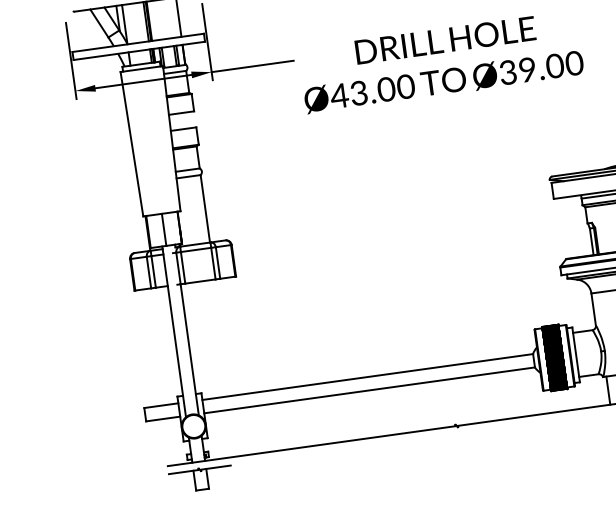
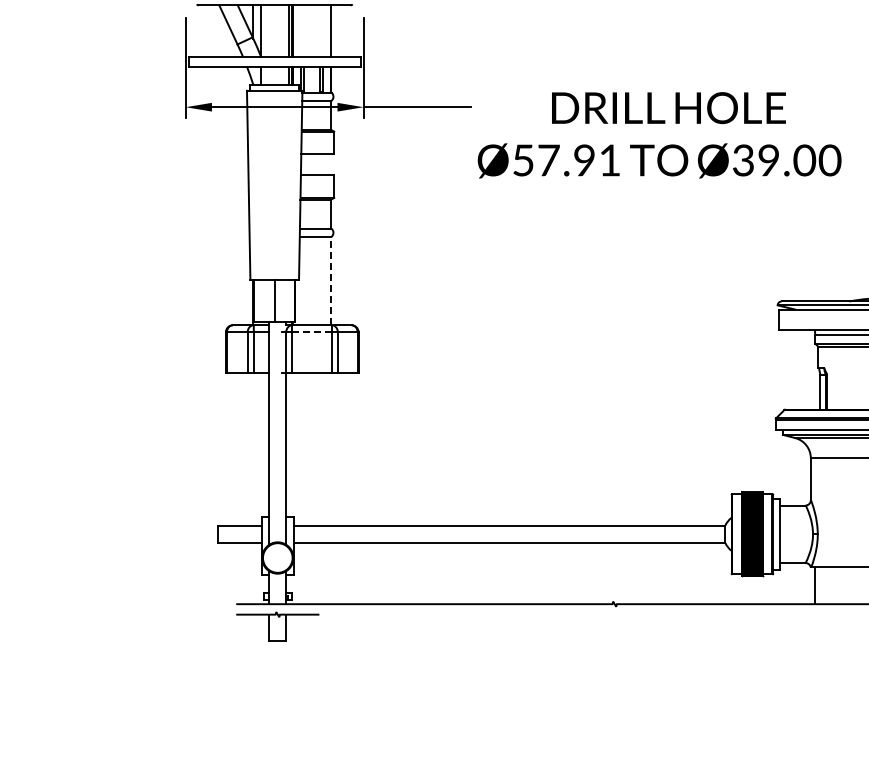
text: (372, 91) -> (566, 160), Ø43.00 -> Ø57.91
line: (205, 208) -> (331, 280), solid -> dashed
line: (196, 250) -> (312, 332), solid -> dashed

